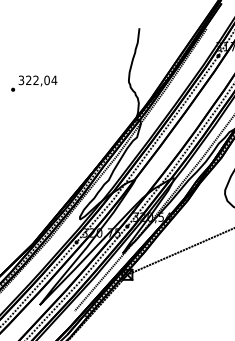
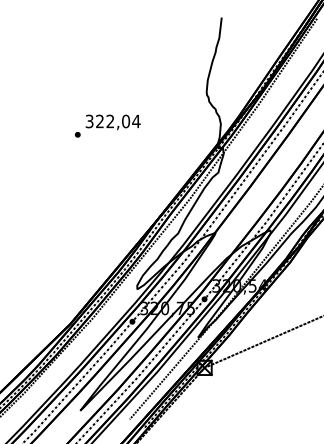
text: (34, 83) -> (108, 125), moved

